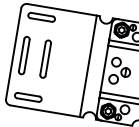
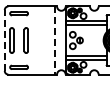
line: (13, 53) -> (4, 40), solid -> dashed
line: (87, 67) -> (54, 41), solid -> dashed

